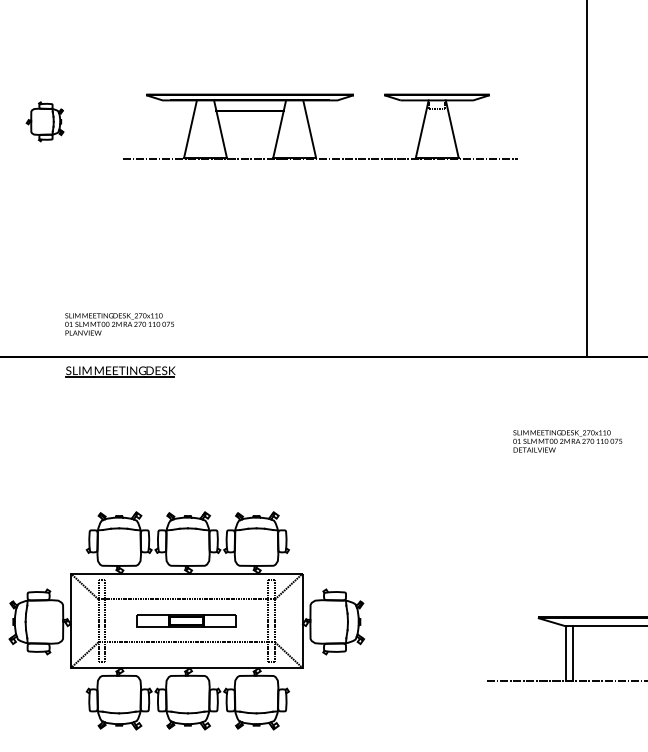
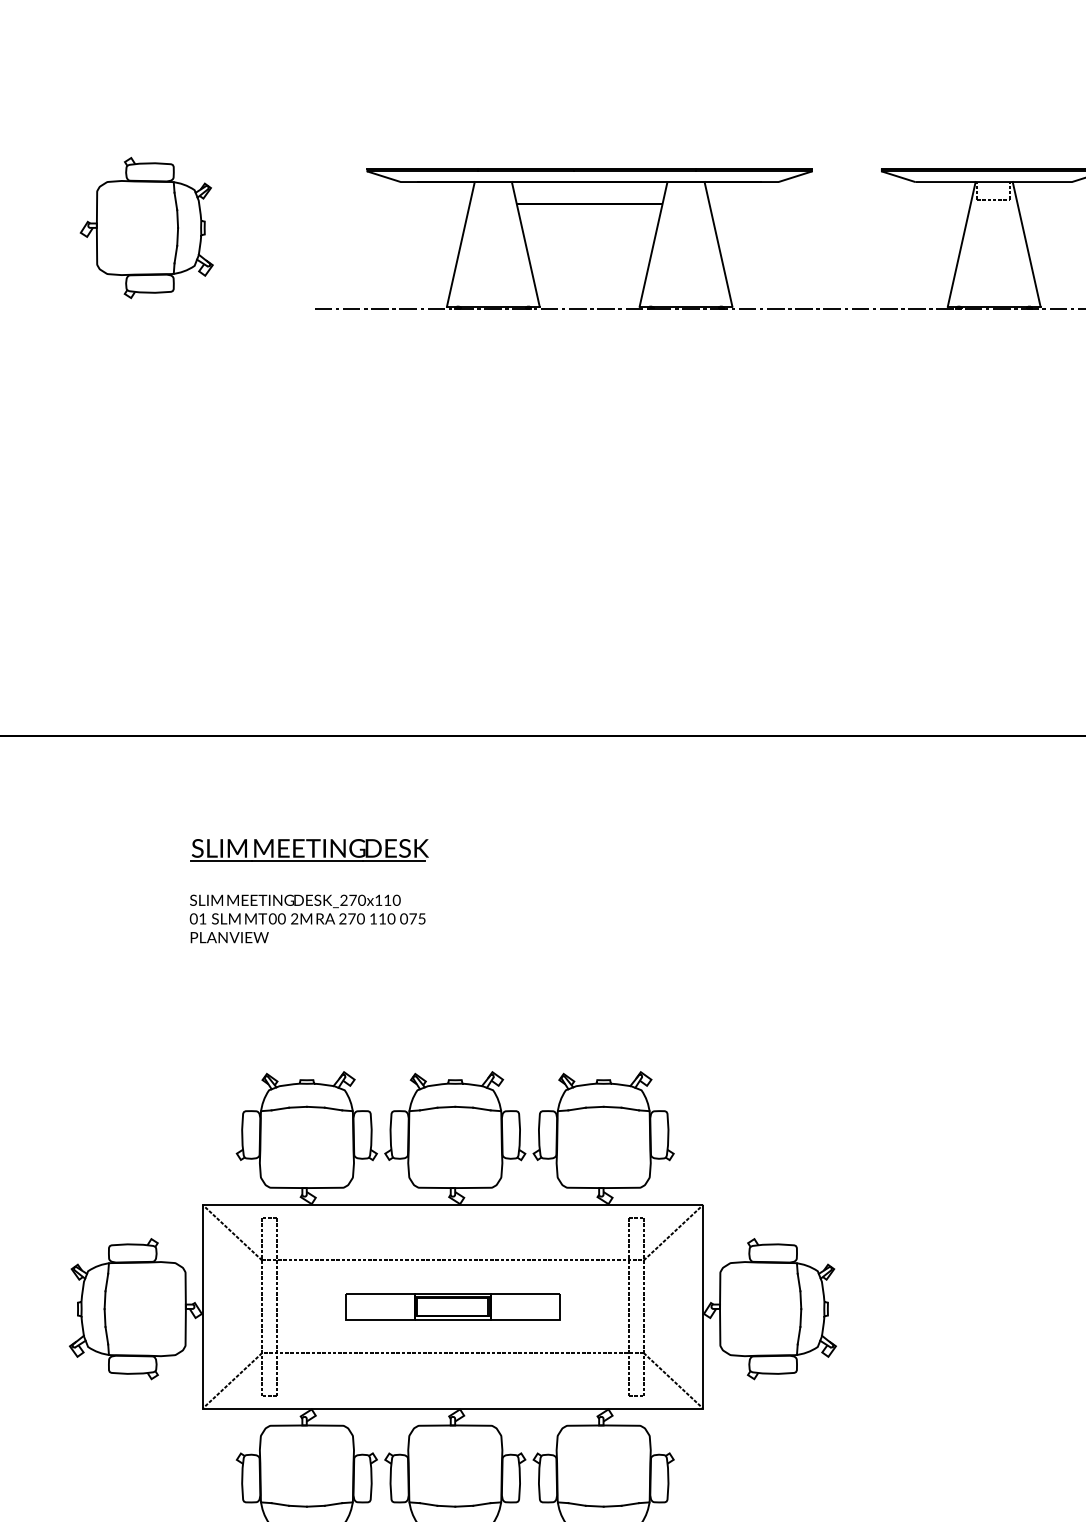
part: (44, 121) -> (145, 227), size x1.67
text: (119, 324) -> (307, 919), moved
part: (120, 371) -> (309, 849), moved

